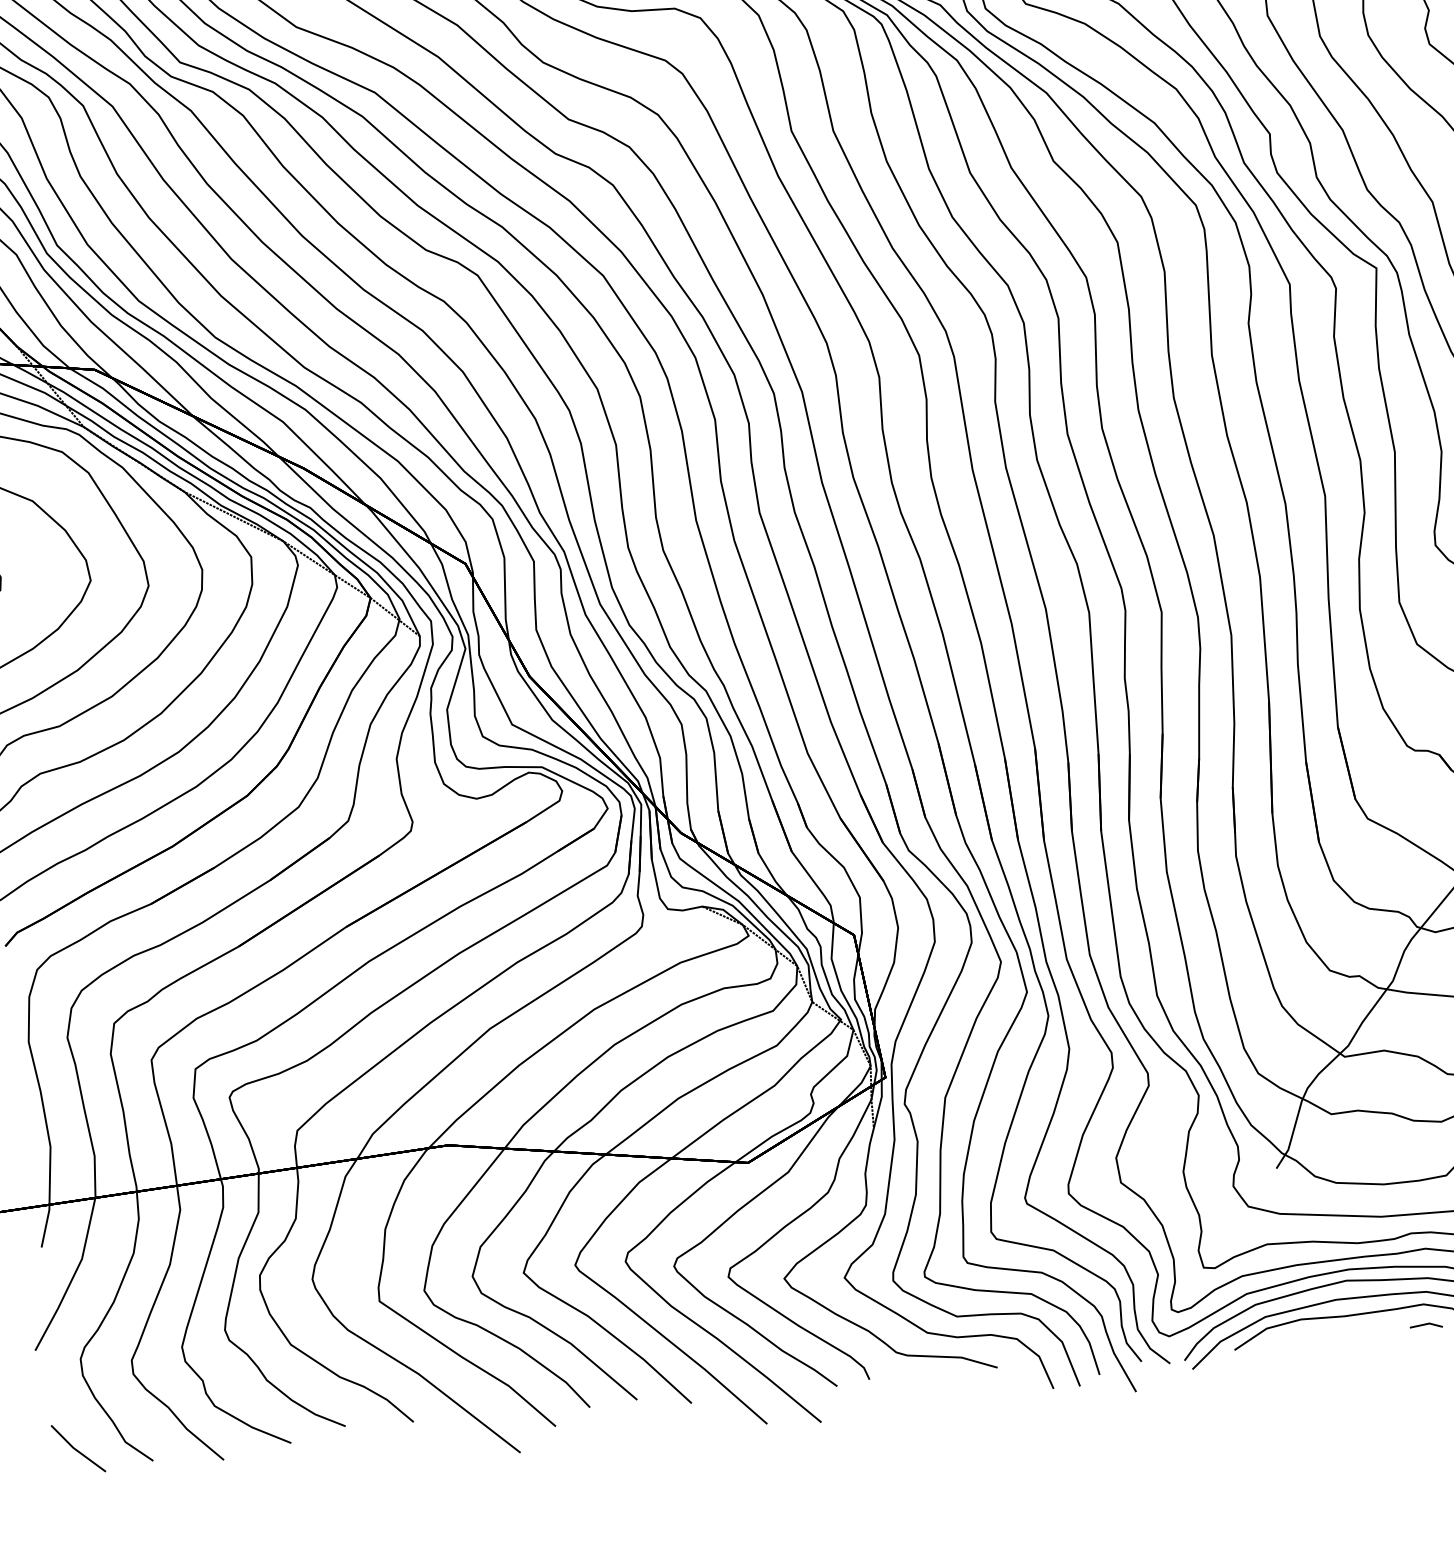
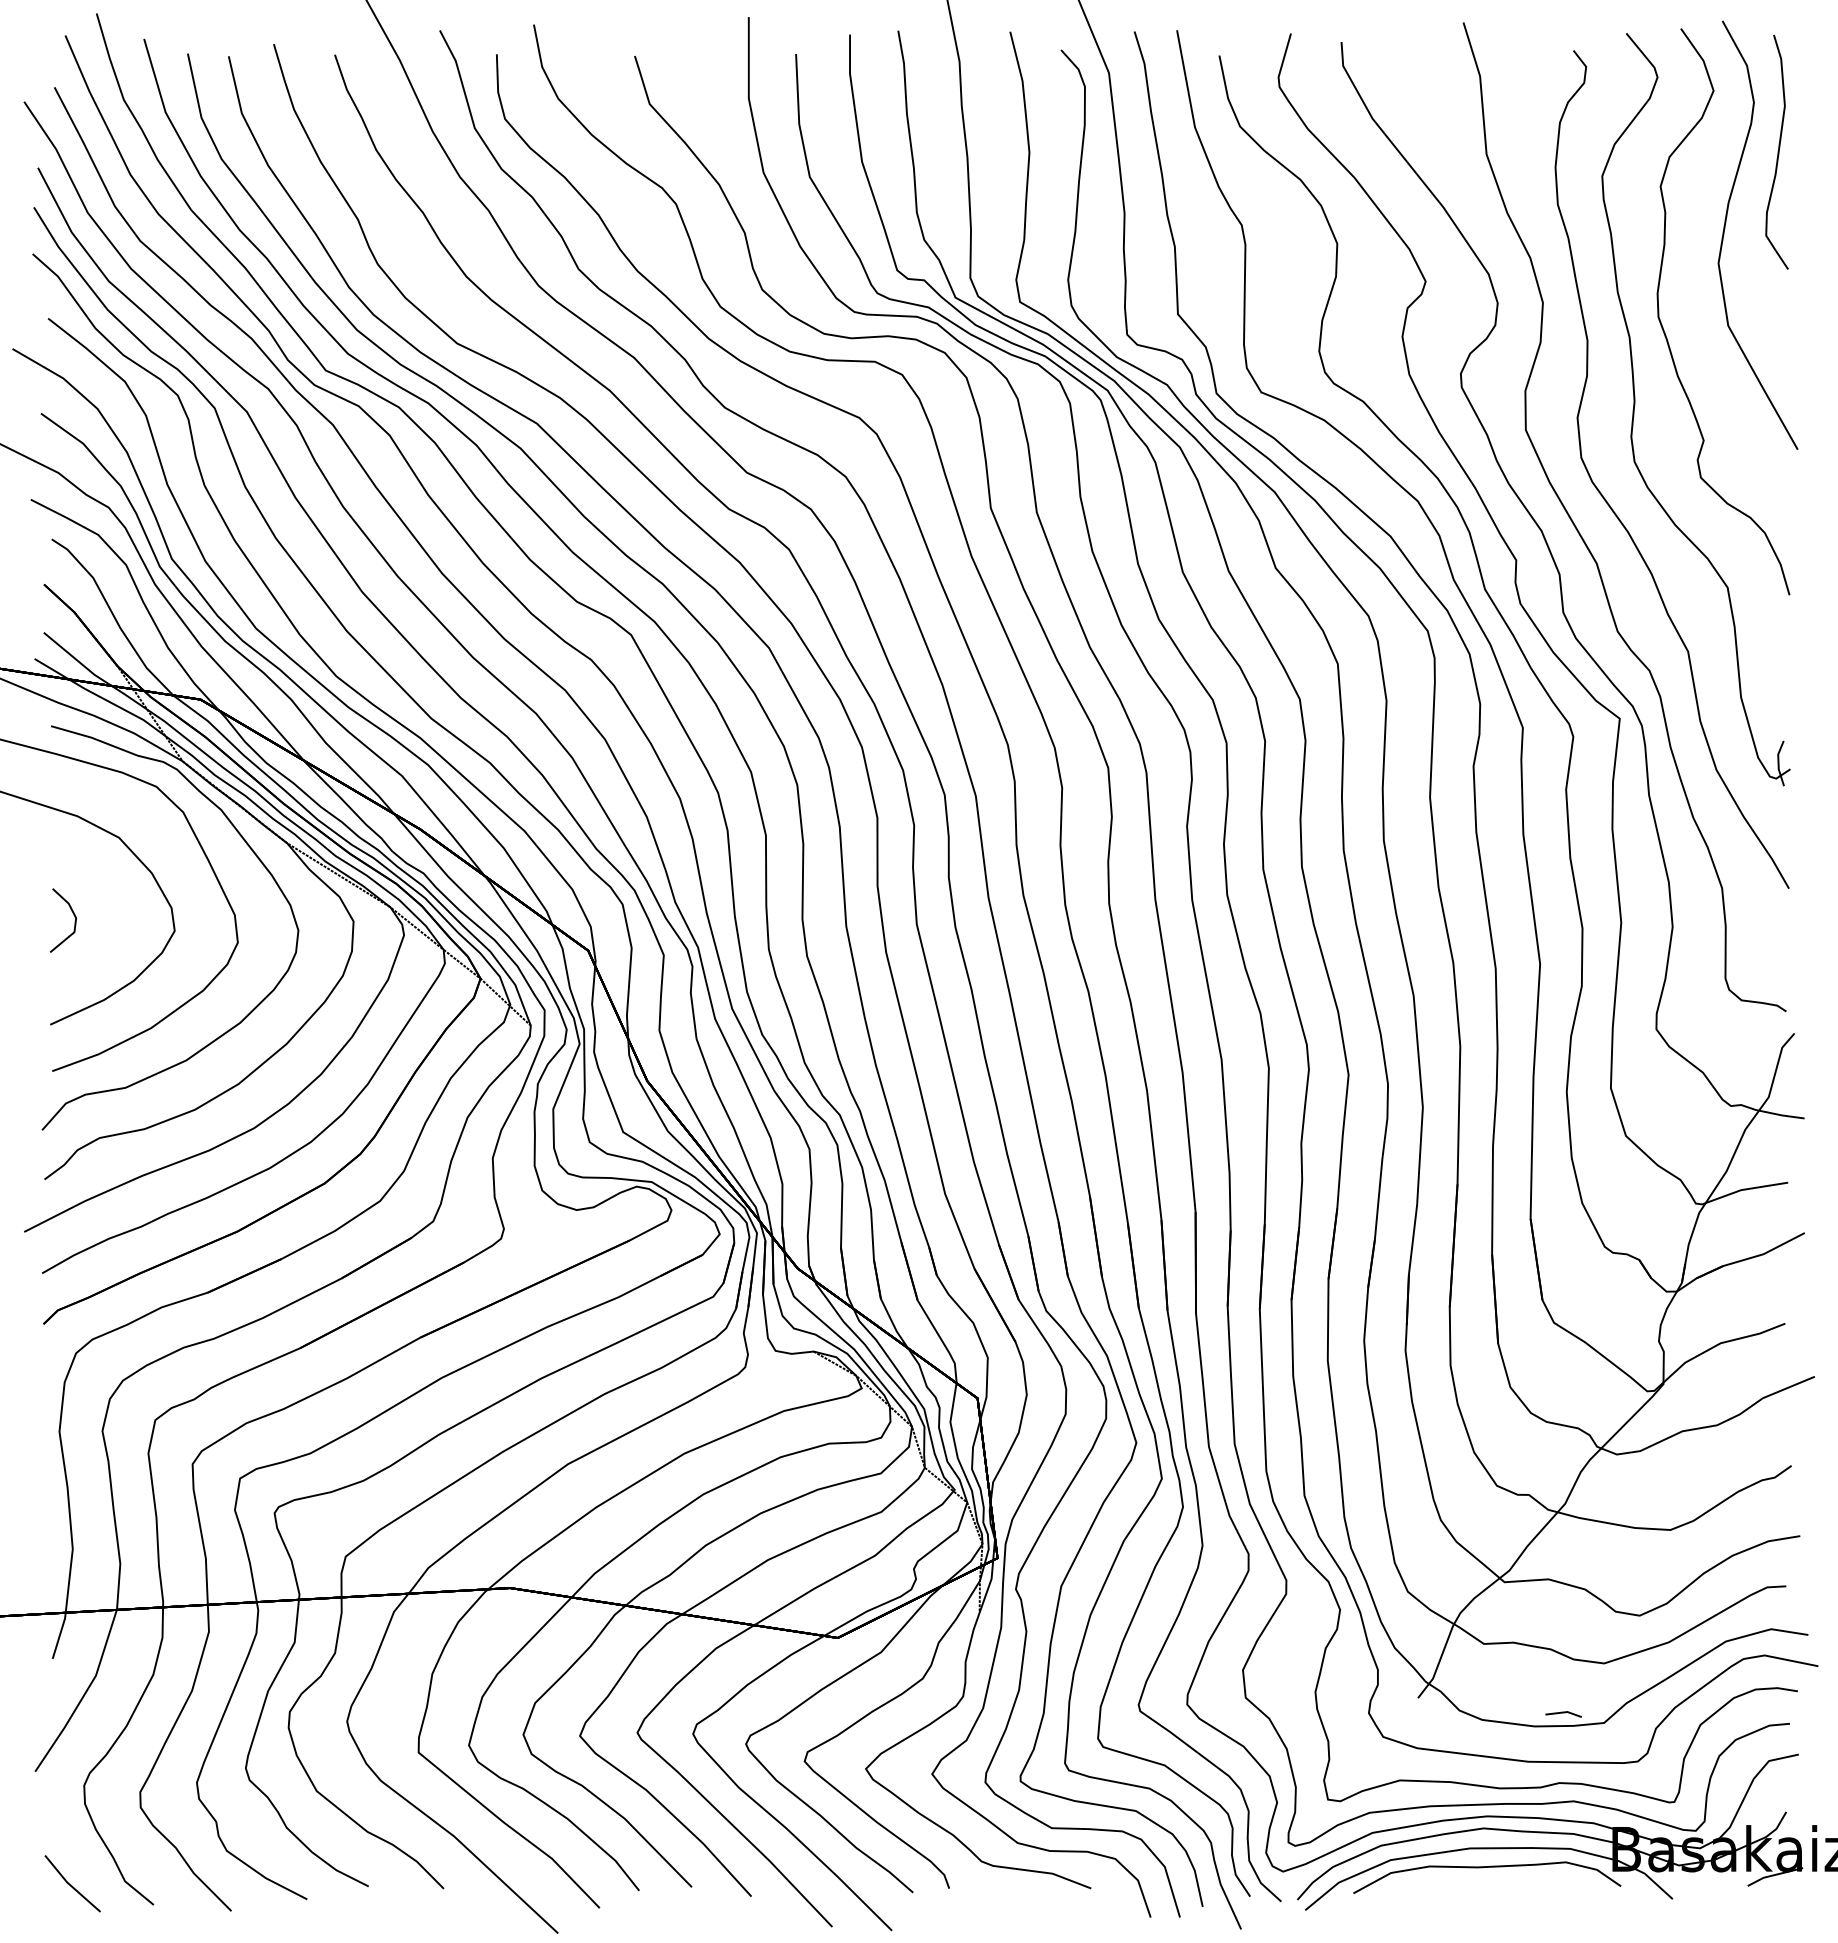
line: (1426, 1325) -> (1563, 1713), moved

